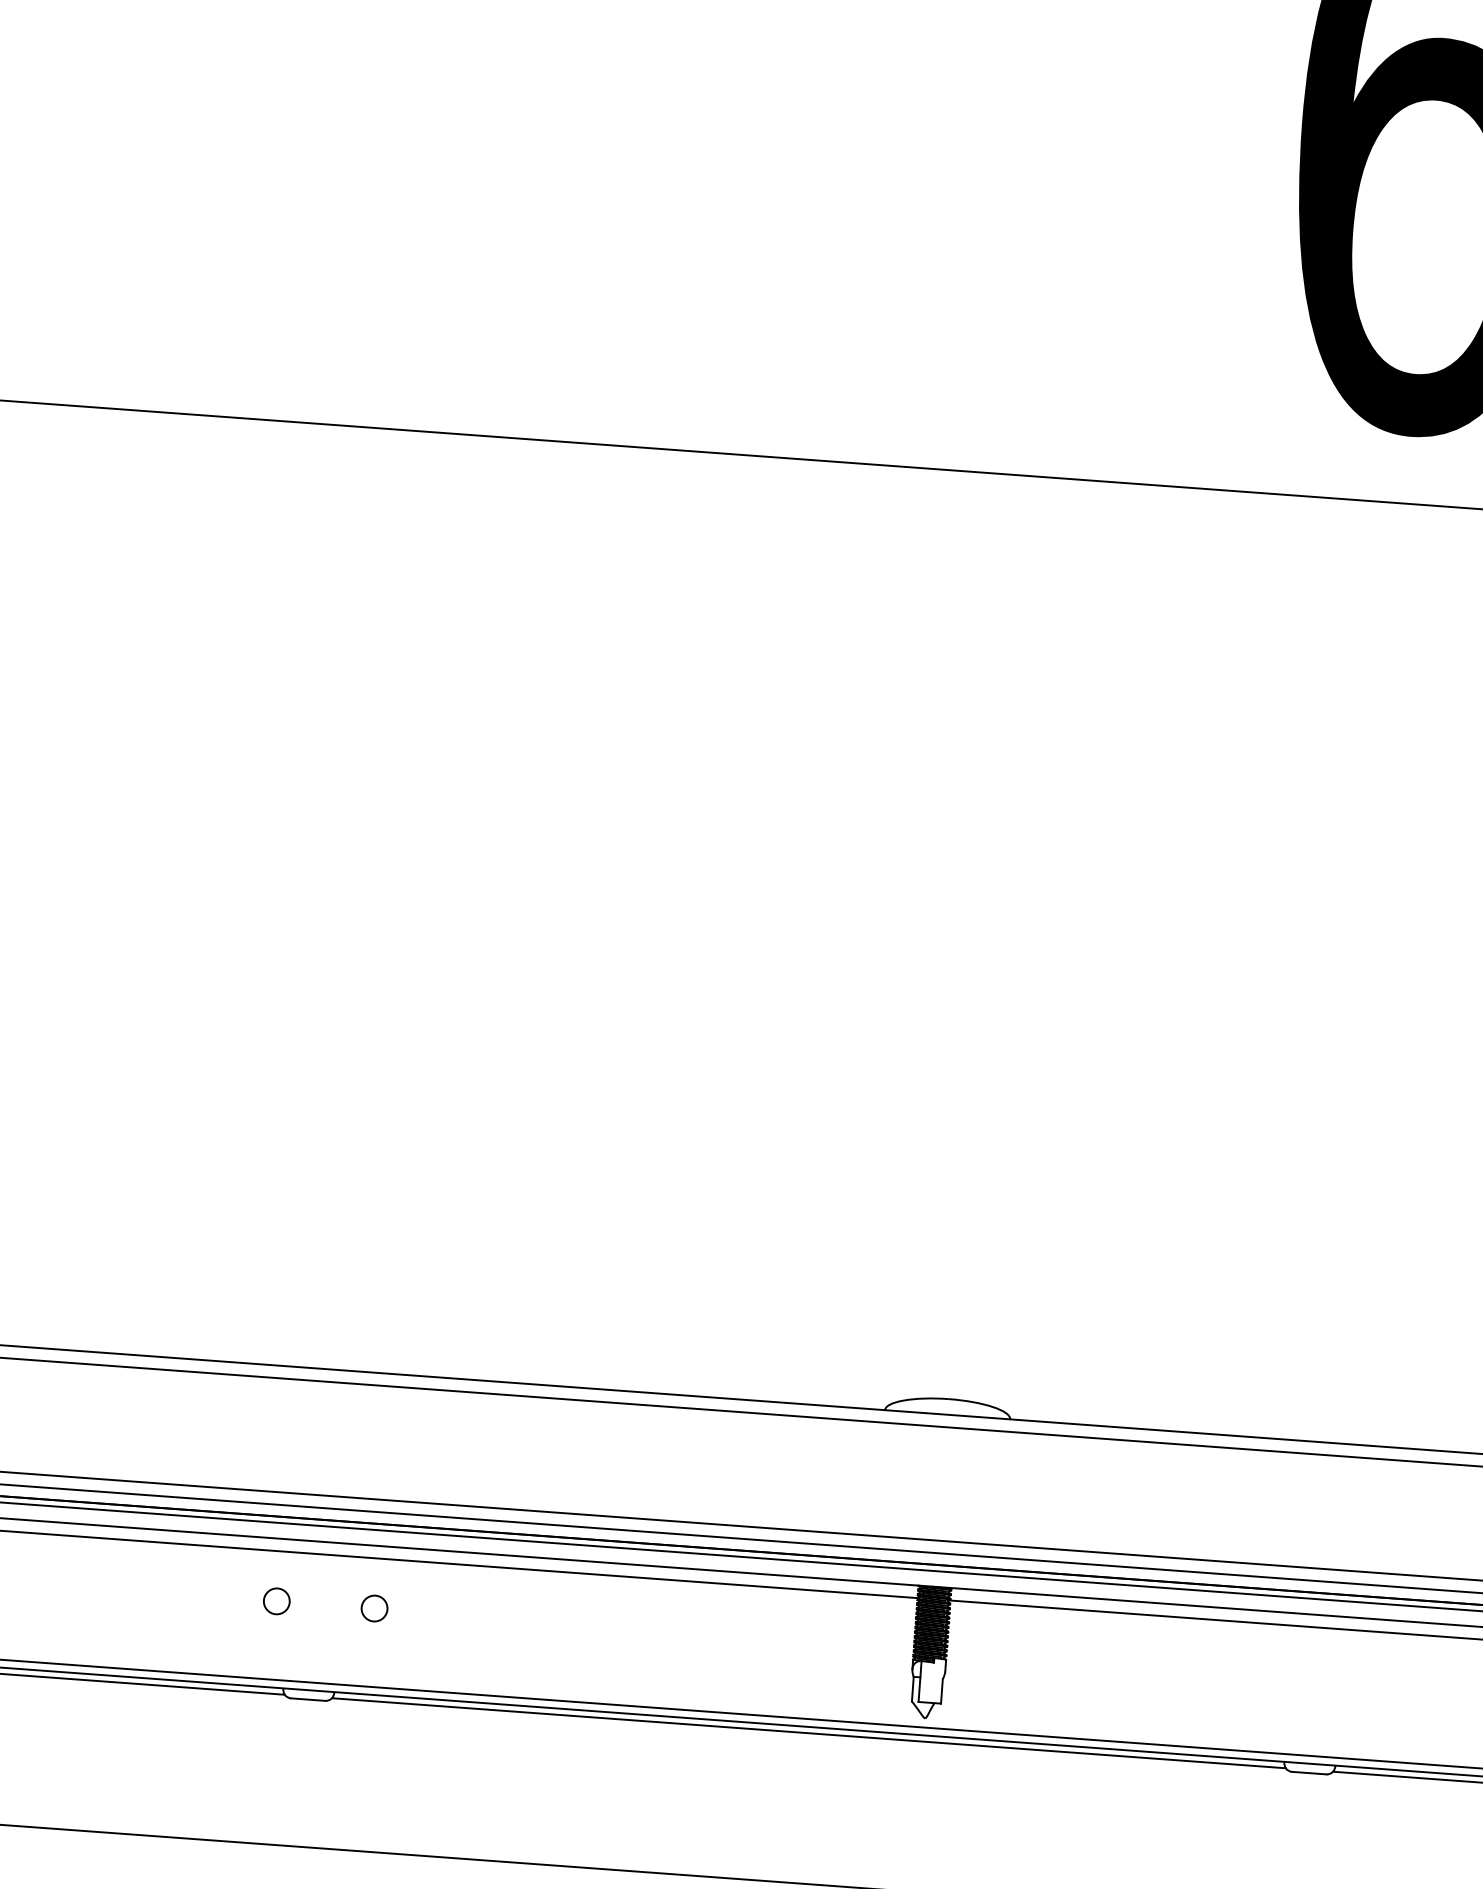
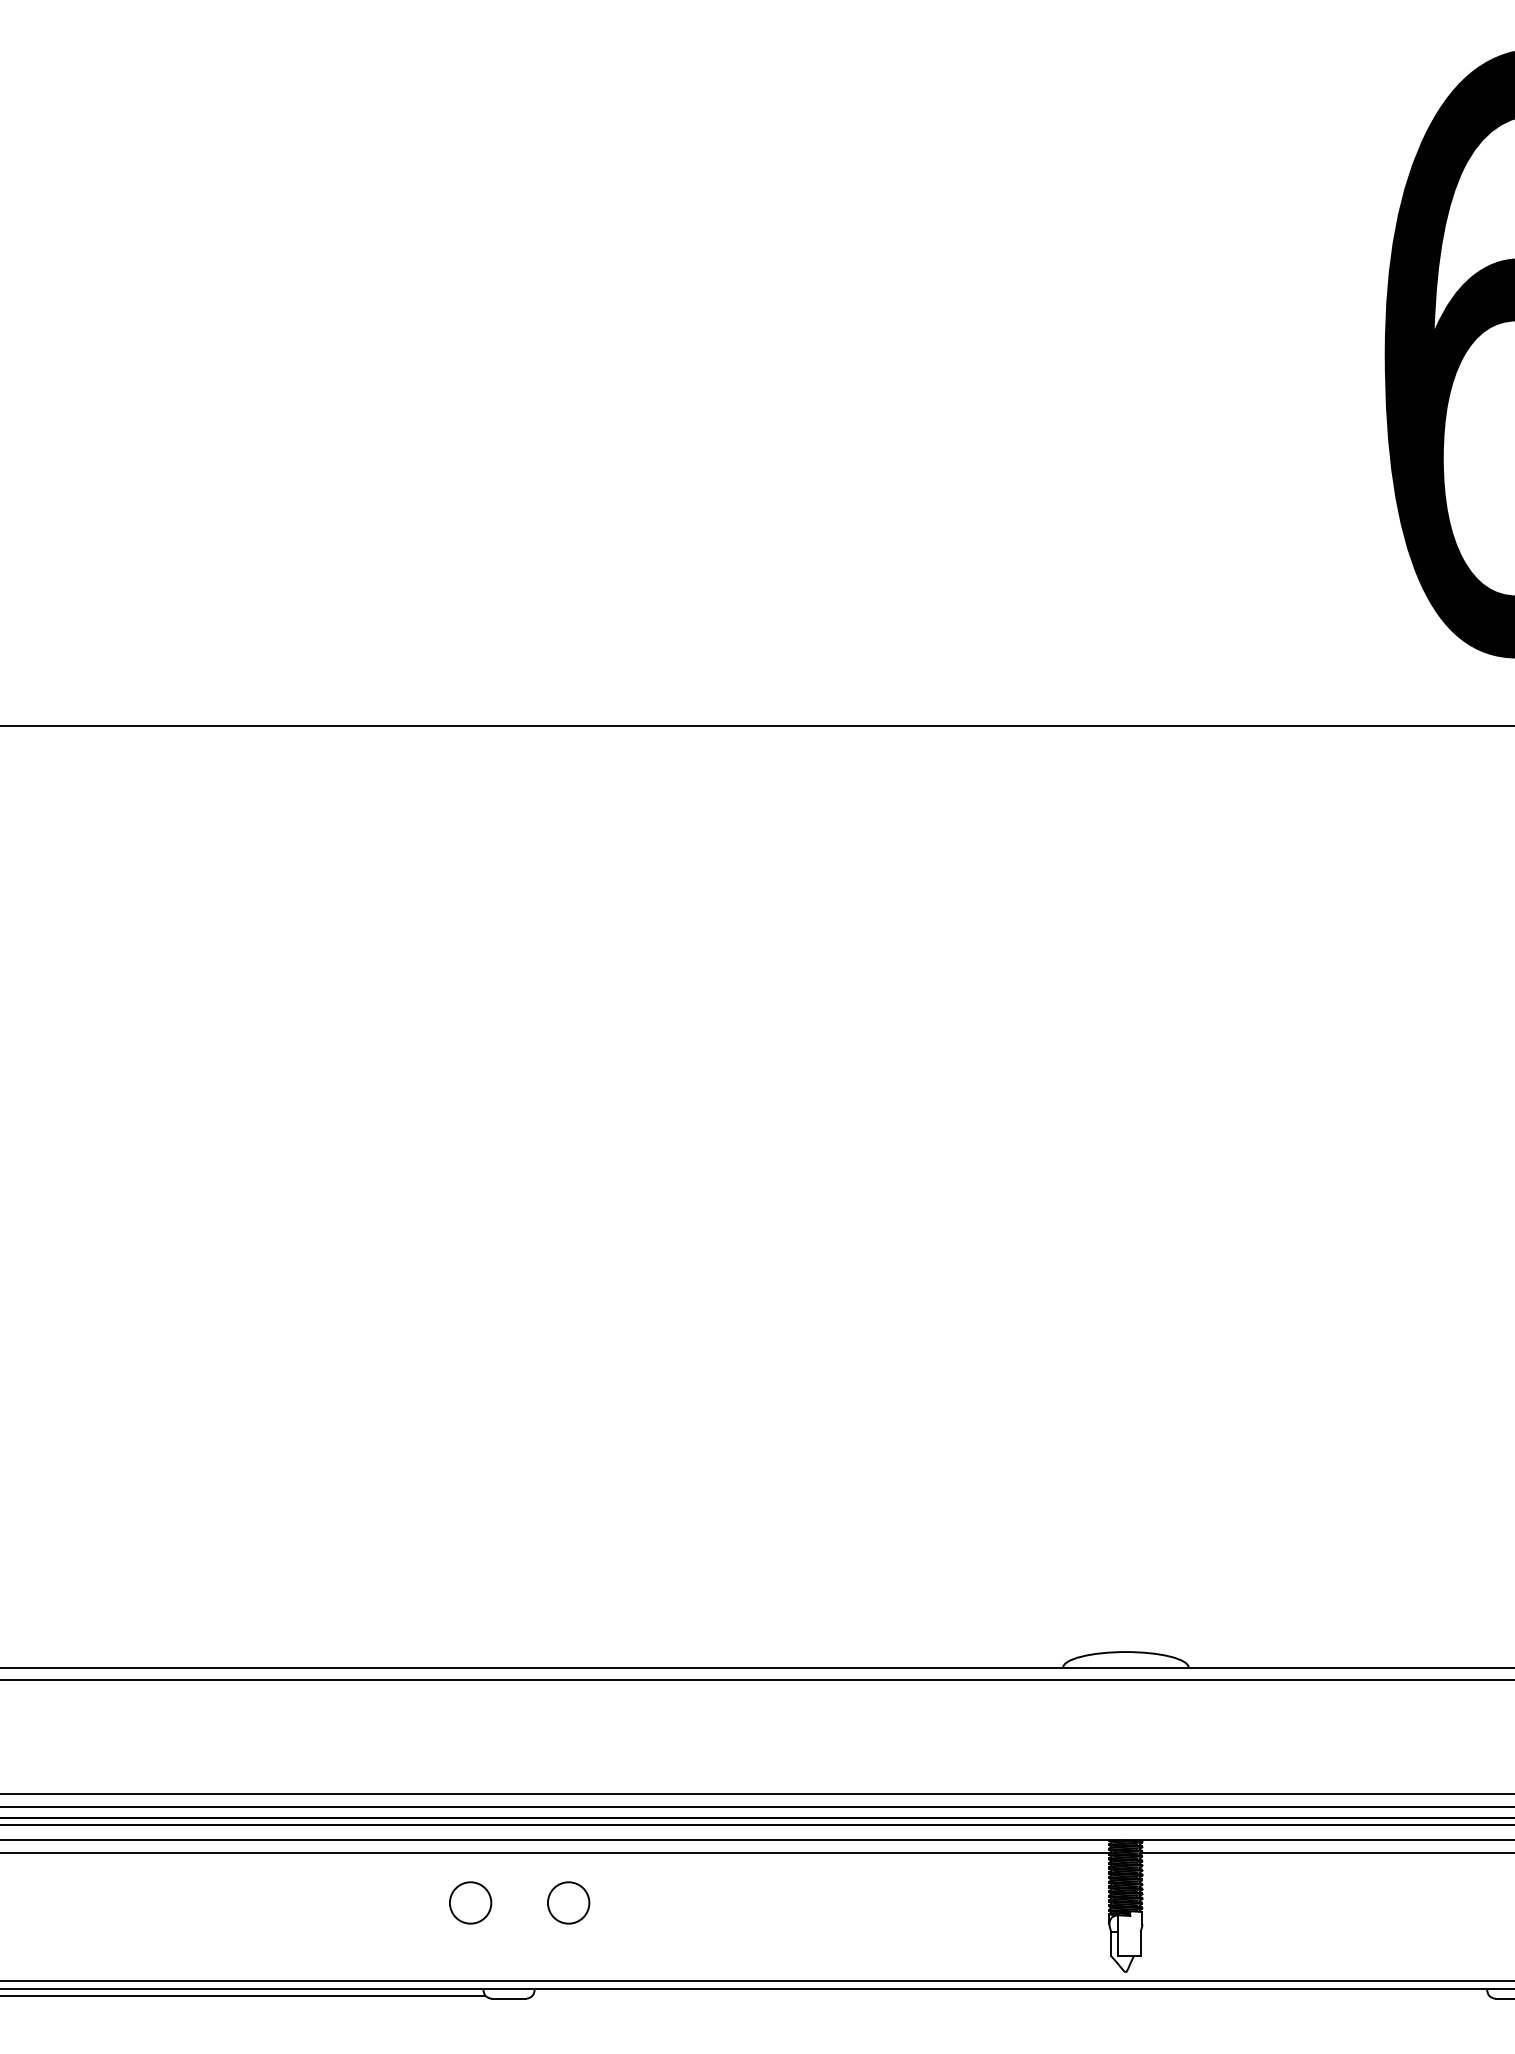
circle: (276, 1600) -> (470, 1902), size x1.6
circle: (374, 1608) -> (568, 1902), size x1.6
line: (808, 1733) -> (1010, 1995), removed

